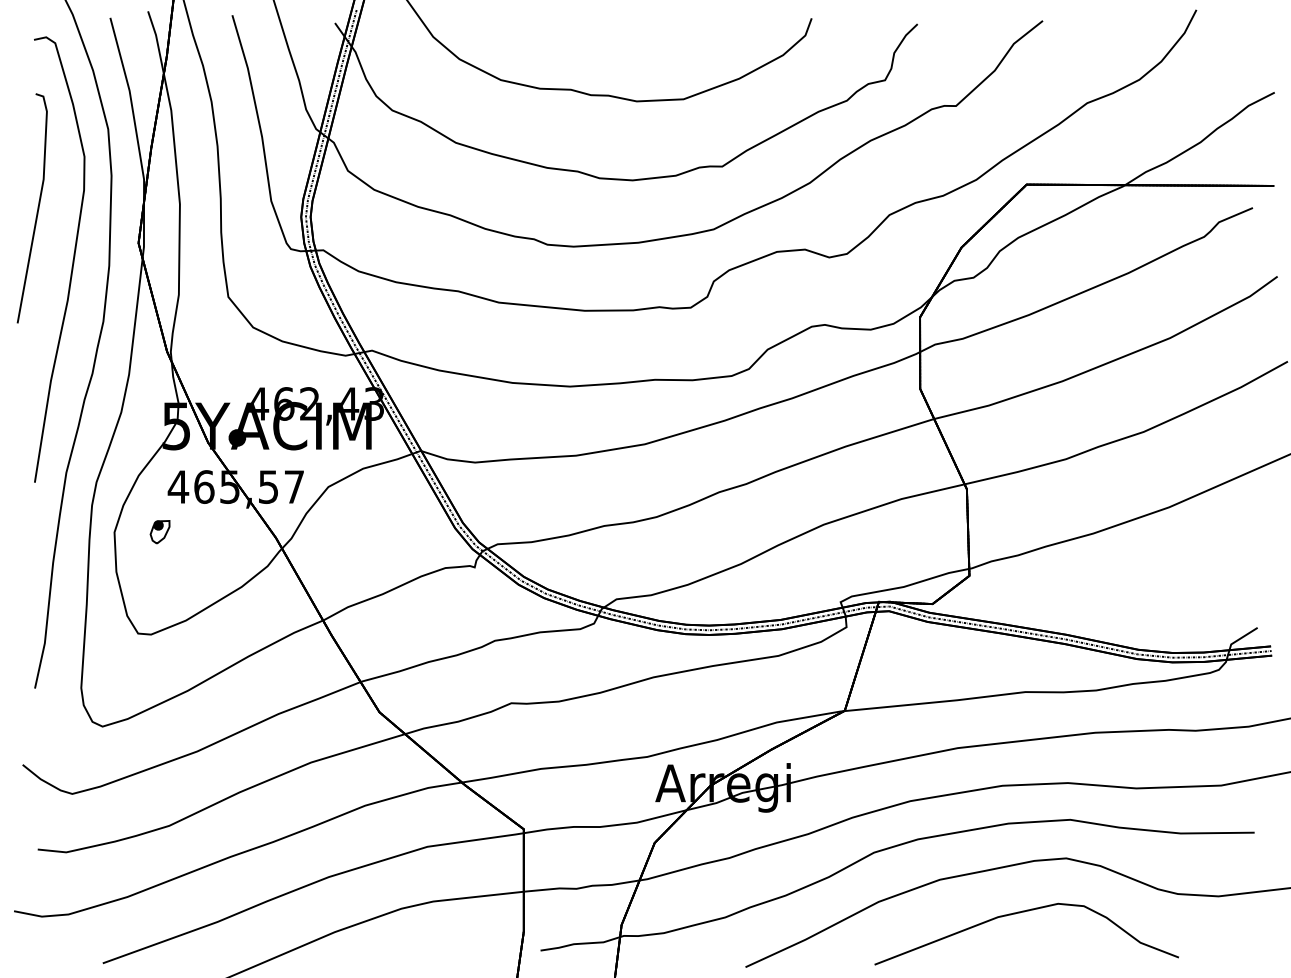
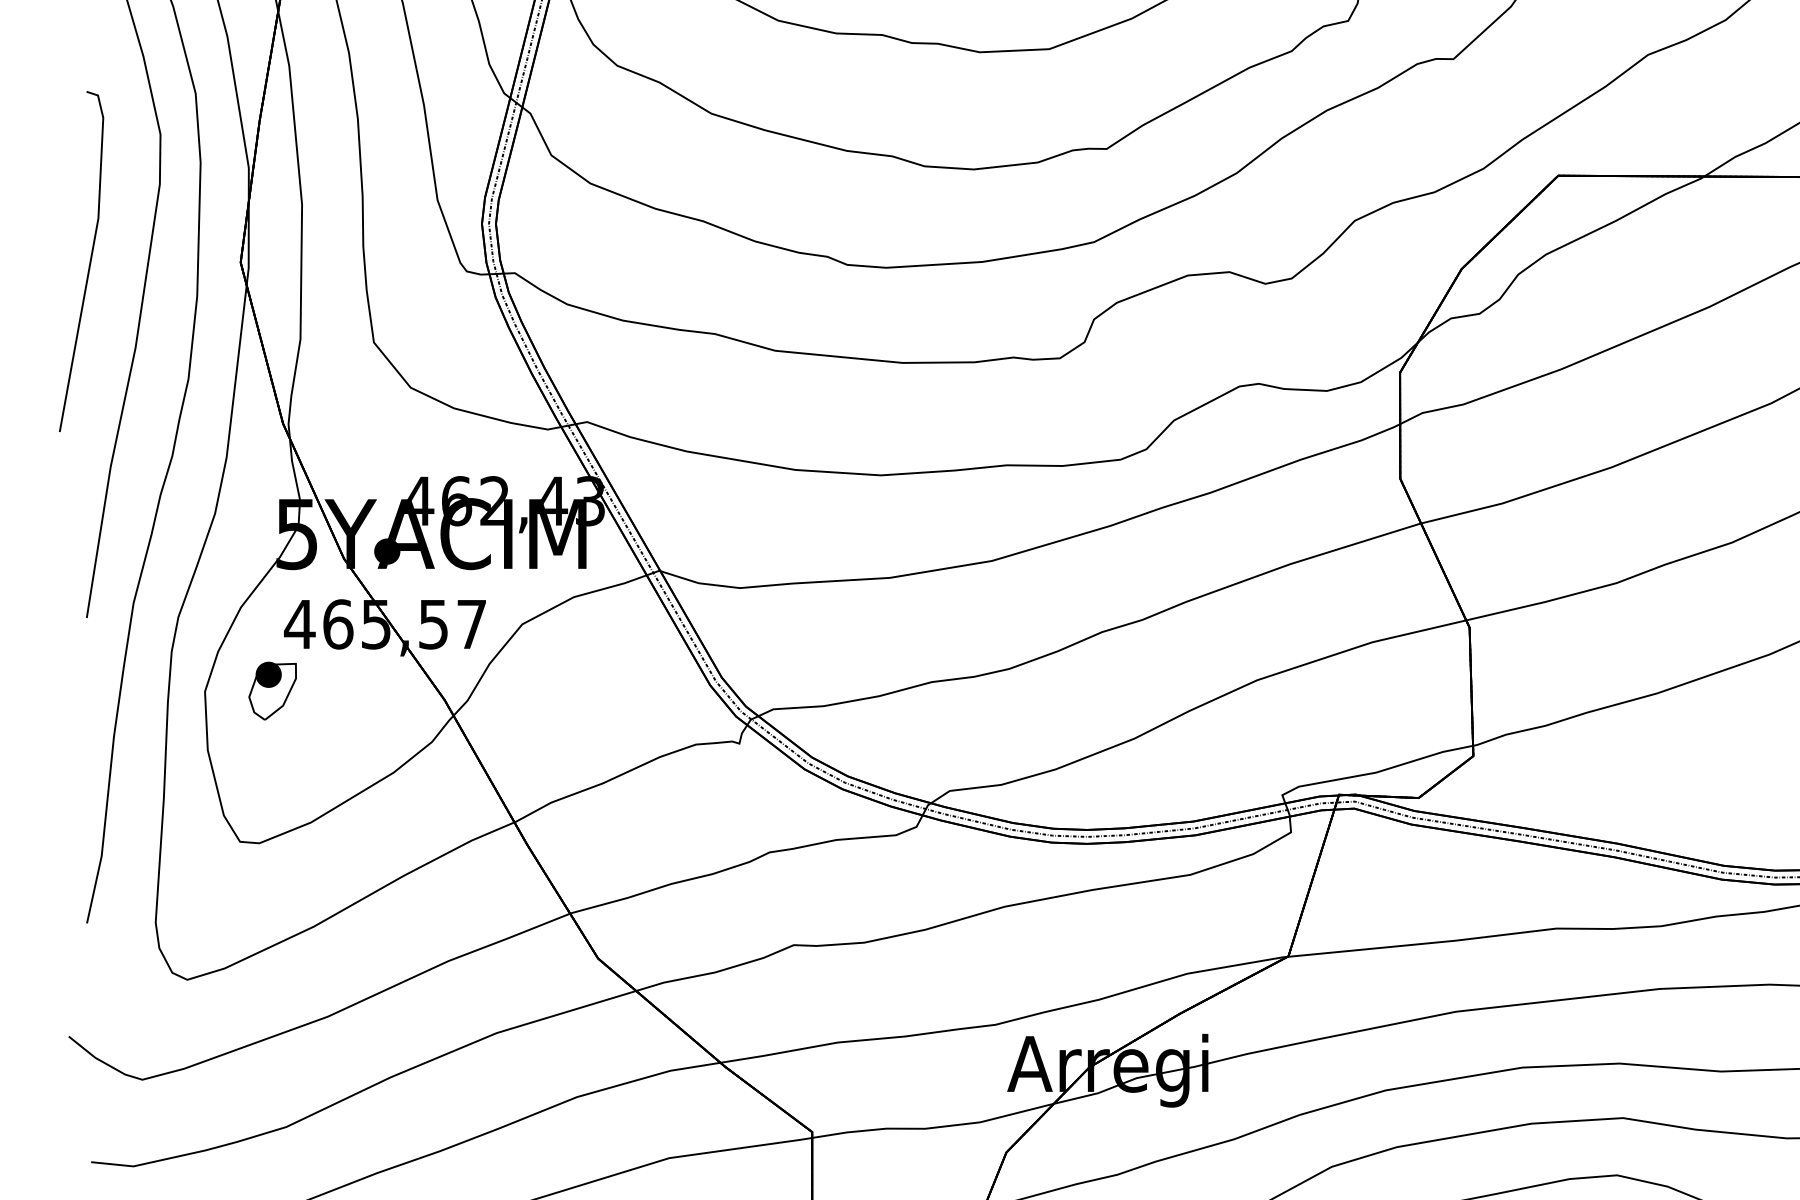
line: (37, 208) -> (89, 261), moved
part: (159, 531) -> (271, 690), size x1.67

